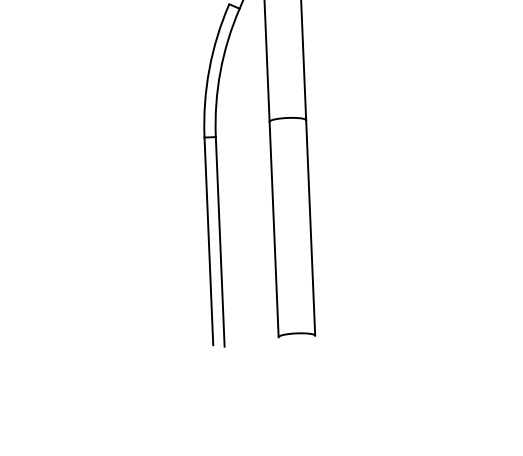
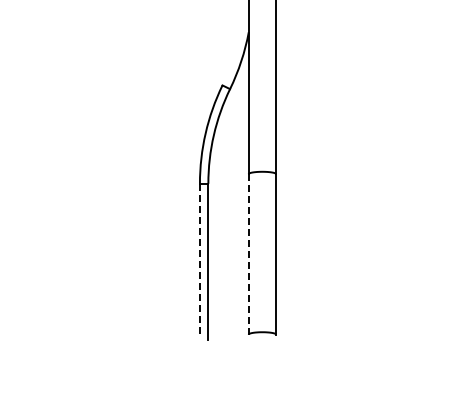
line: (273, 229) -> (248, 254), solid -> dashed
line: (208, 241) -> (199, 261), solid -> dashed

